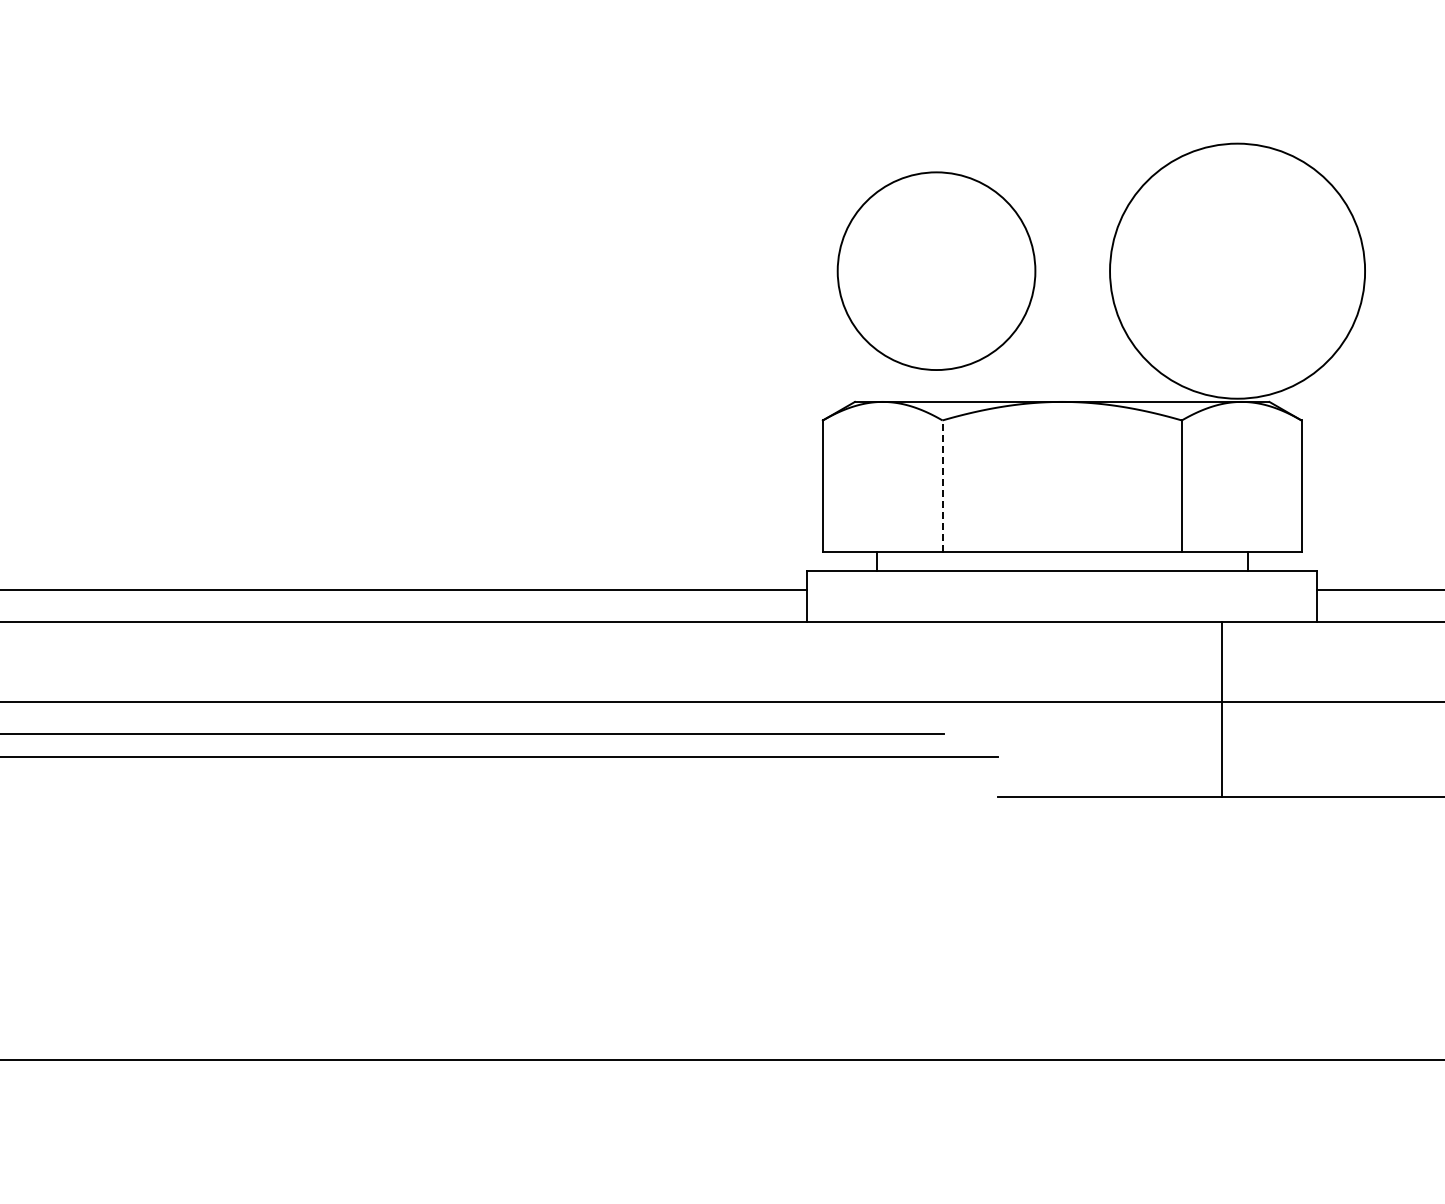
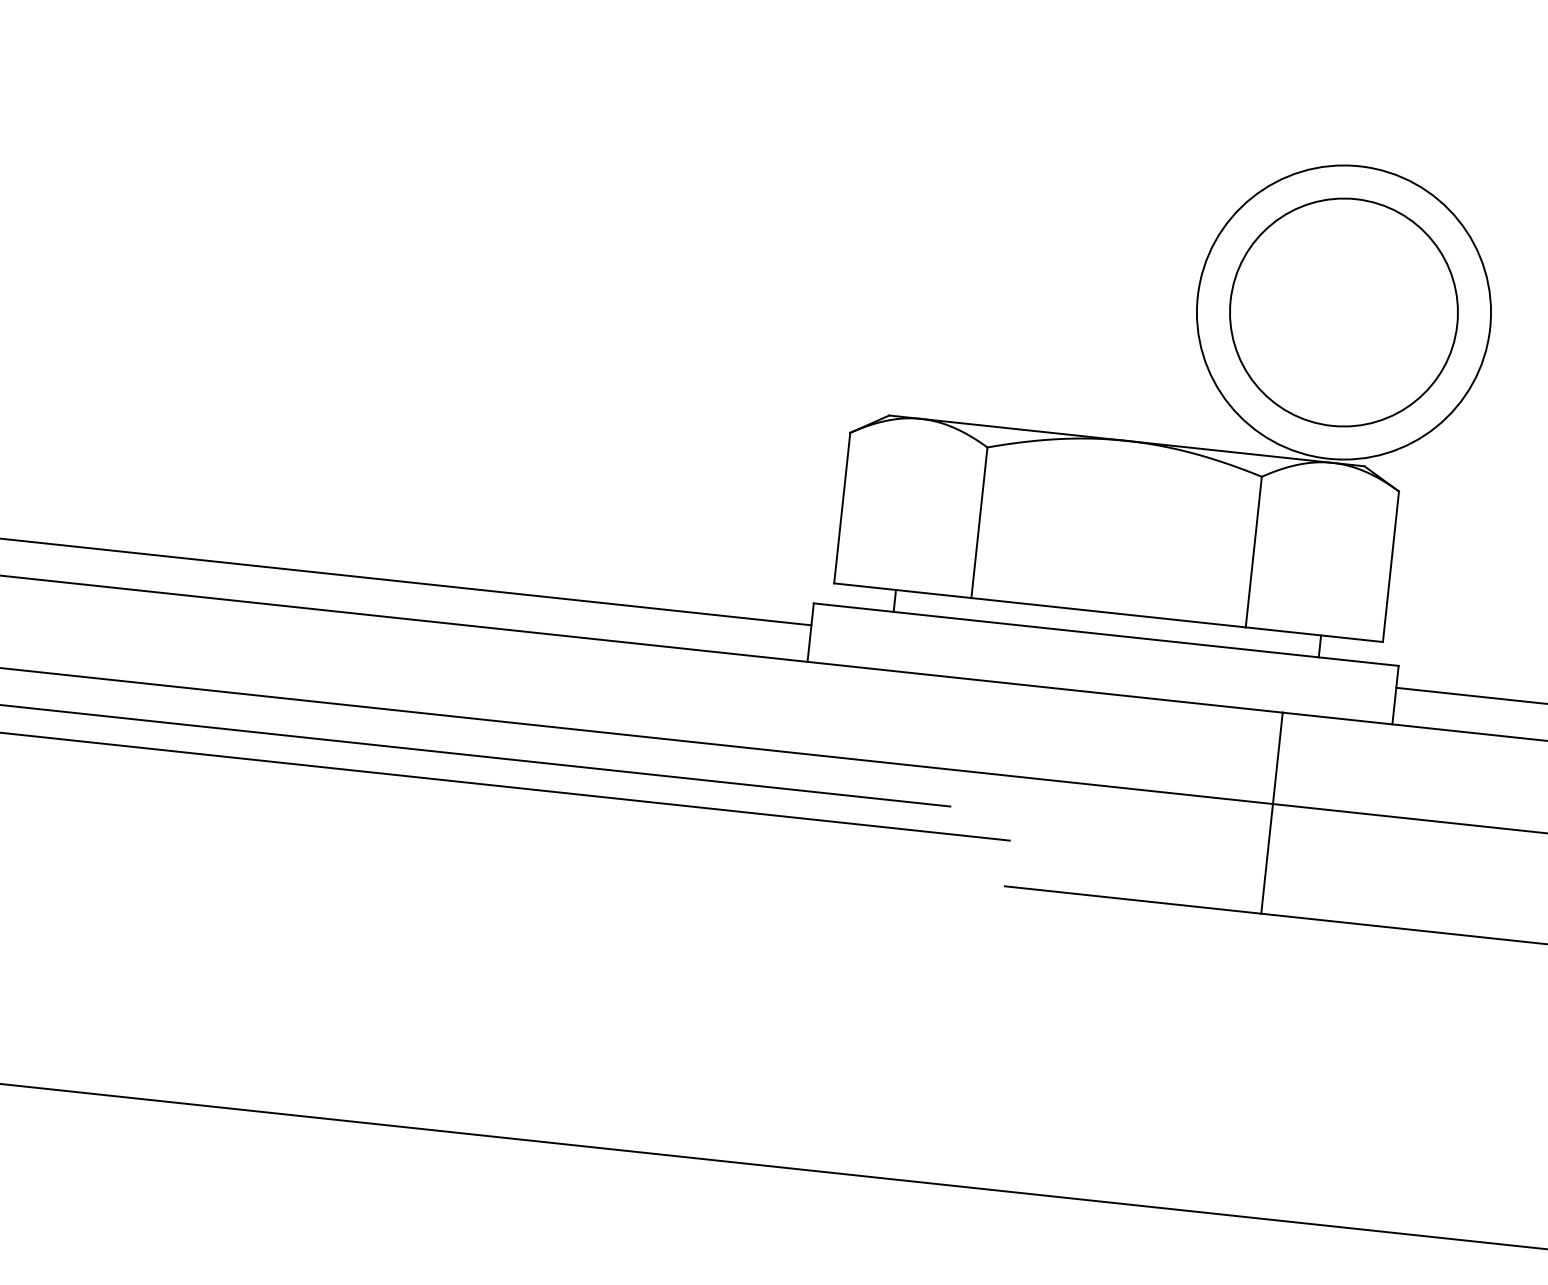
circle: (936, 270) -> (1344, 311), moved
line: (942, 486) -> (979, 523), dashed -> solid

